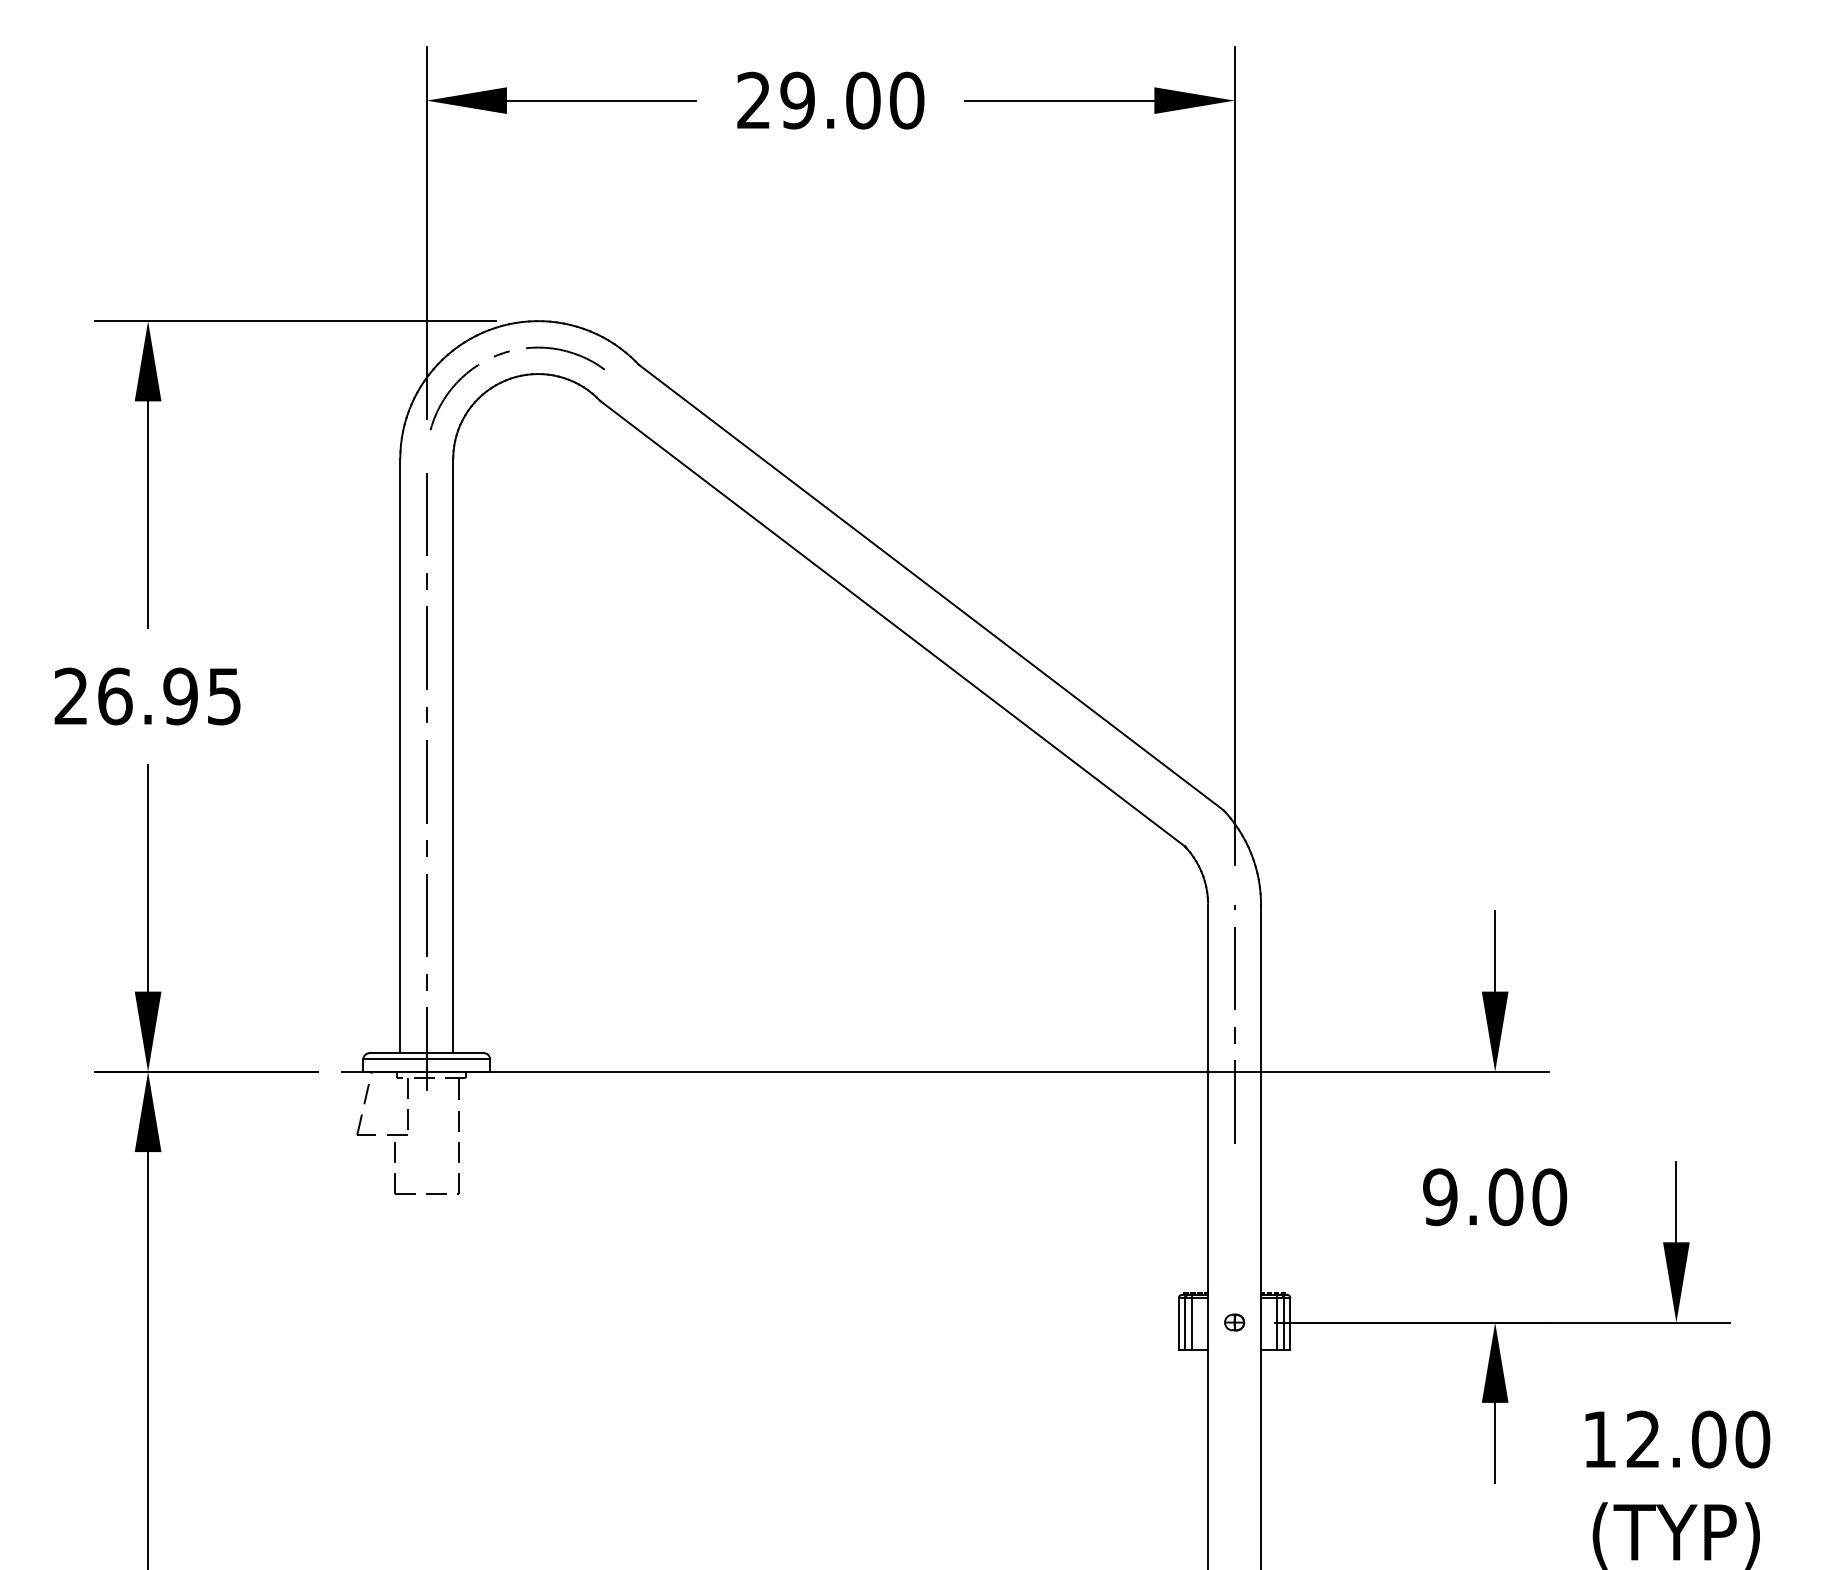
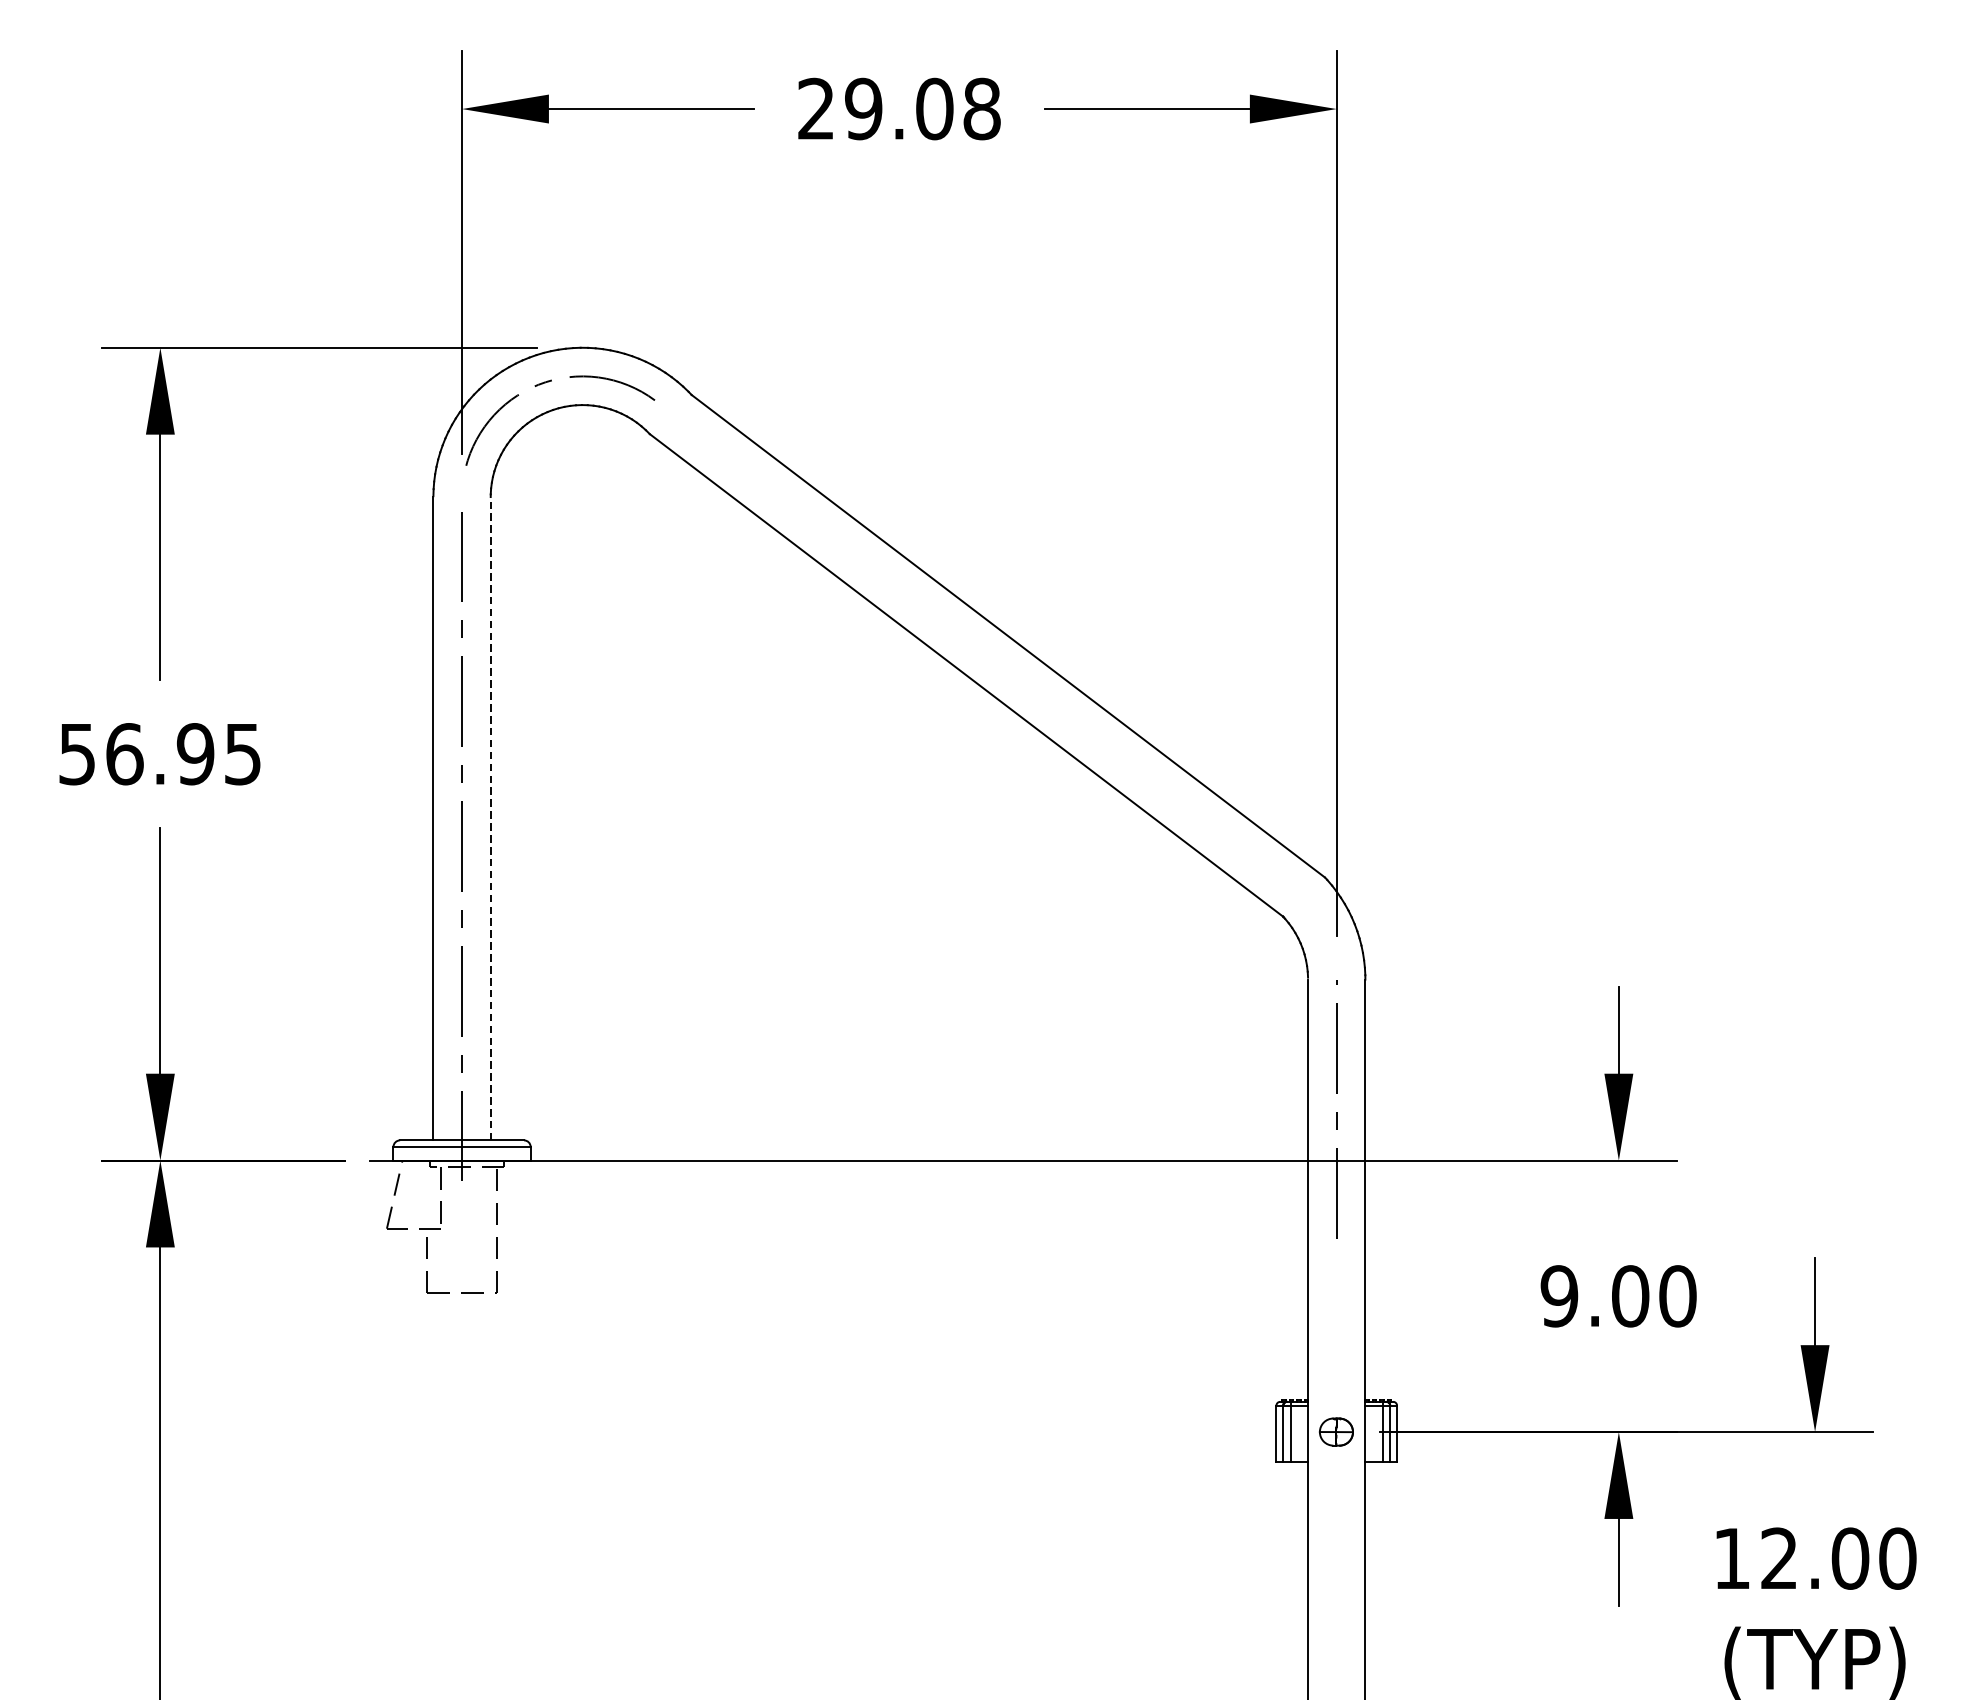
text: (906, 100) -> (981, 108), 29.00 -> 29.08
text: (70, 696) -> (76, 754), 26.95 -> 56.95
line: (453, 755) -> (491, 818), solid -> dashed
part: (1234, 1322) -> (1336, 1431), size x1.6

